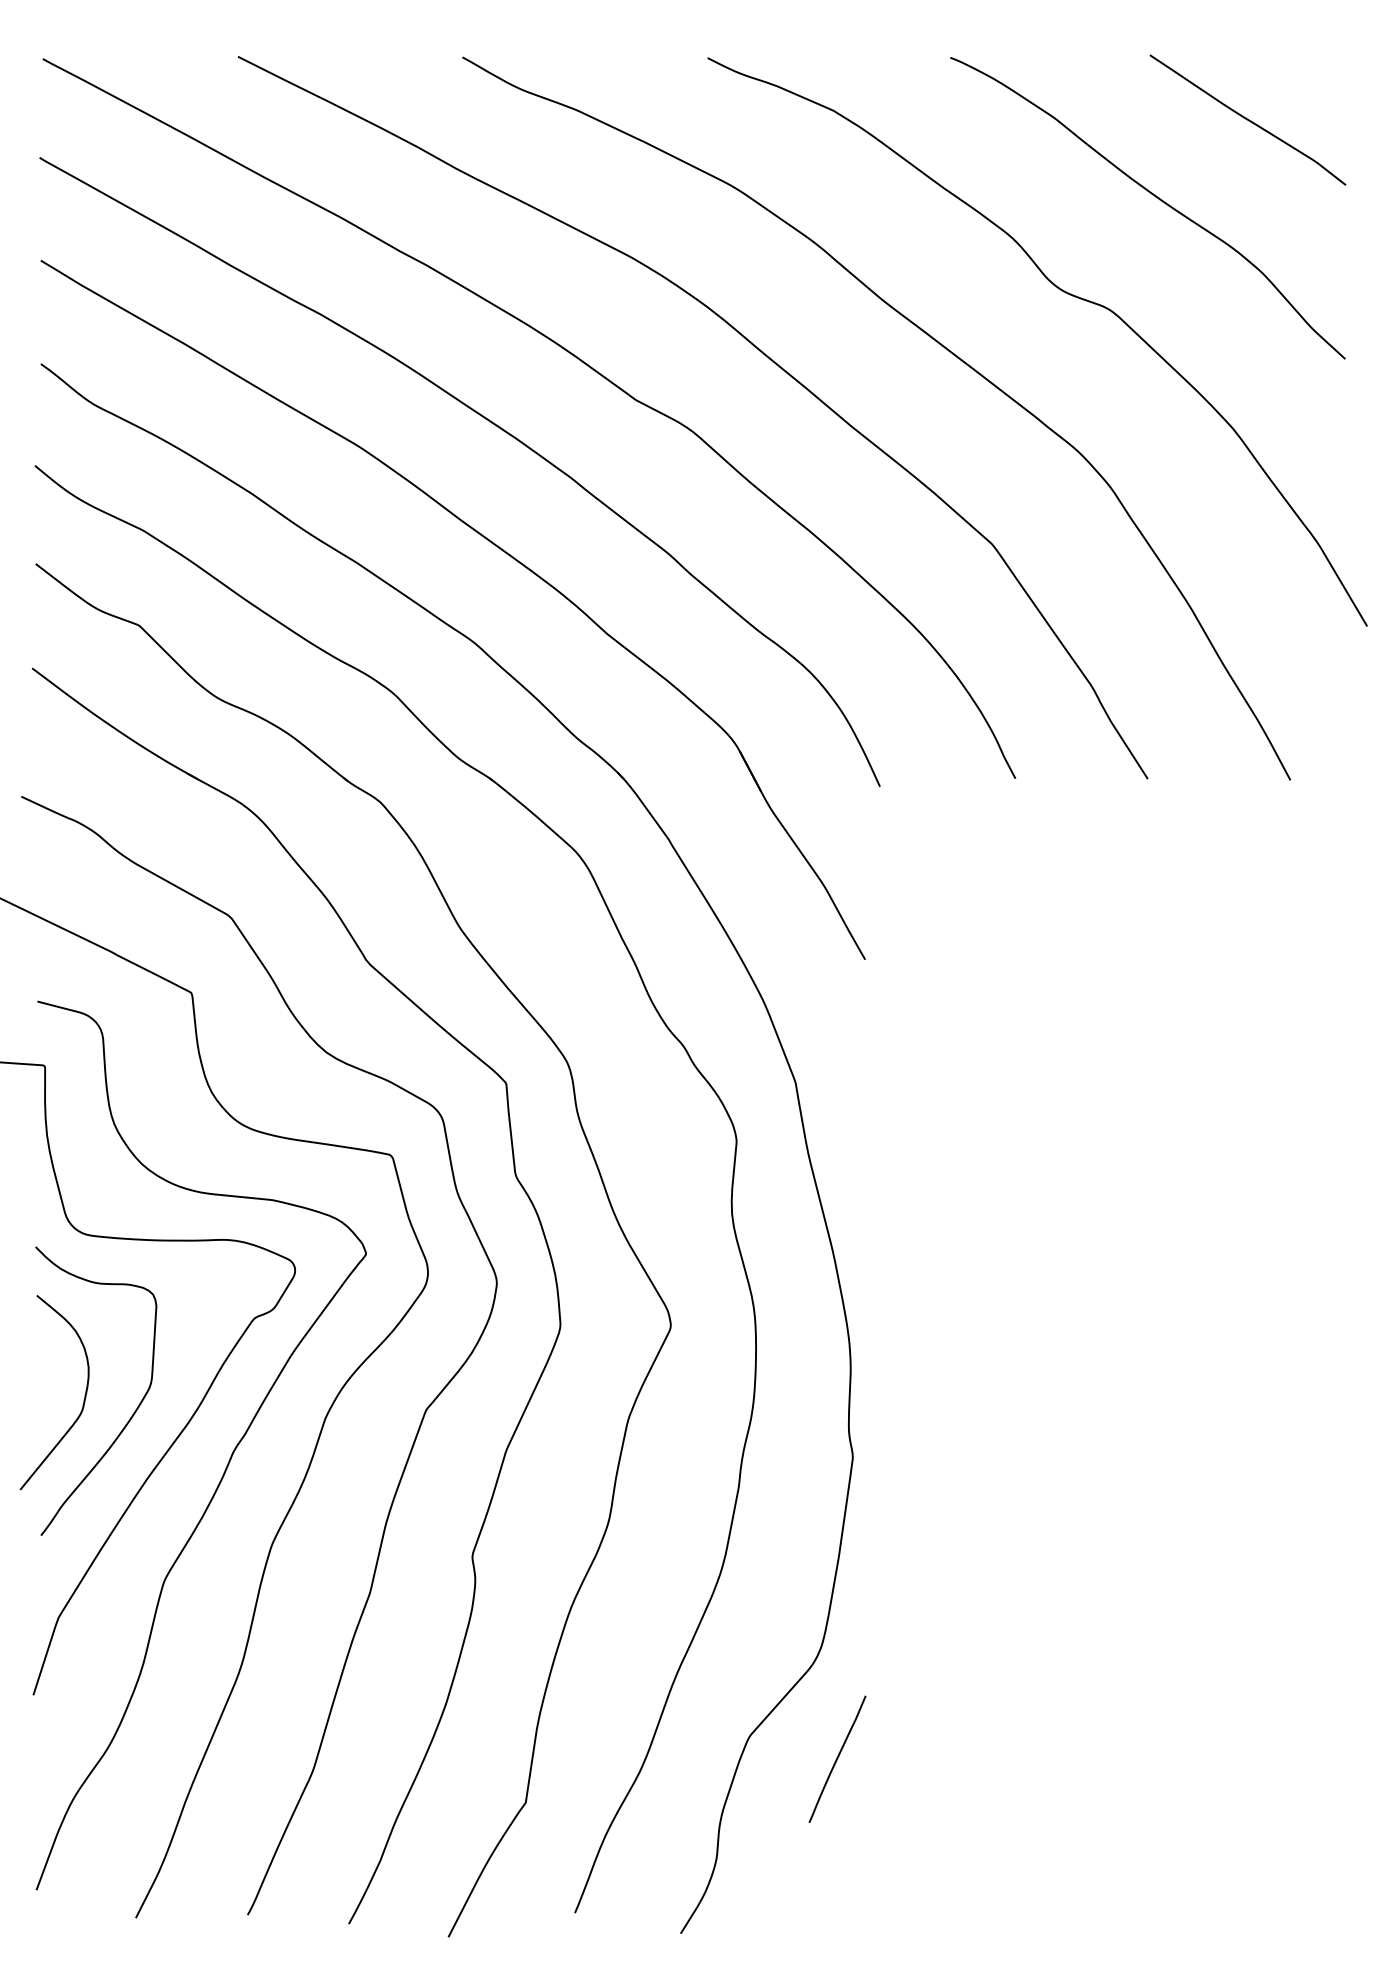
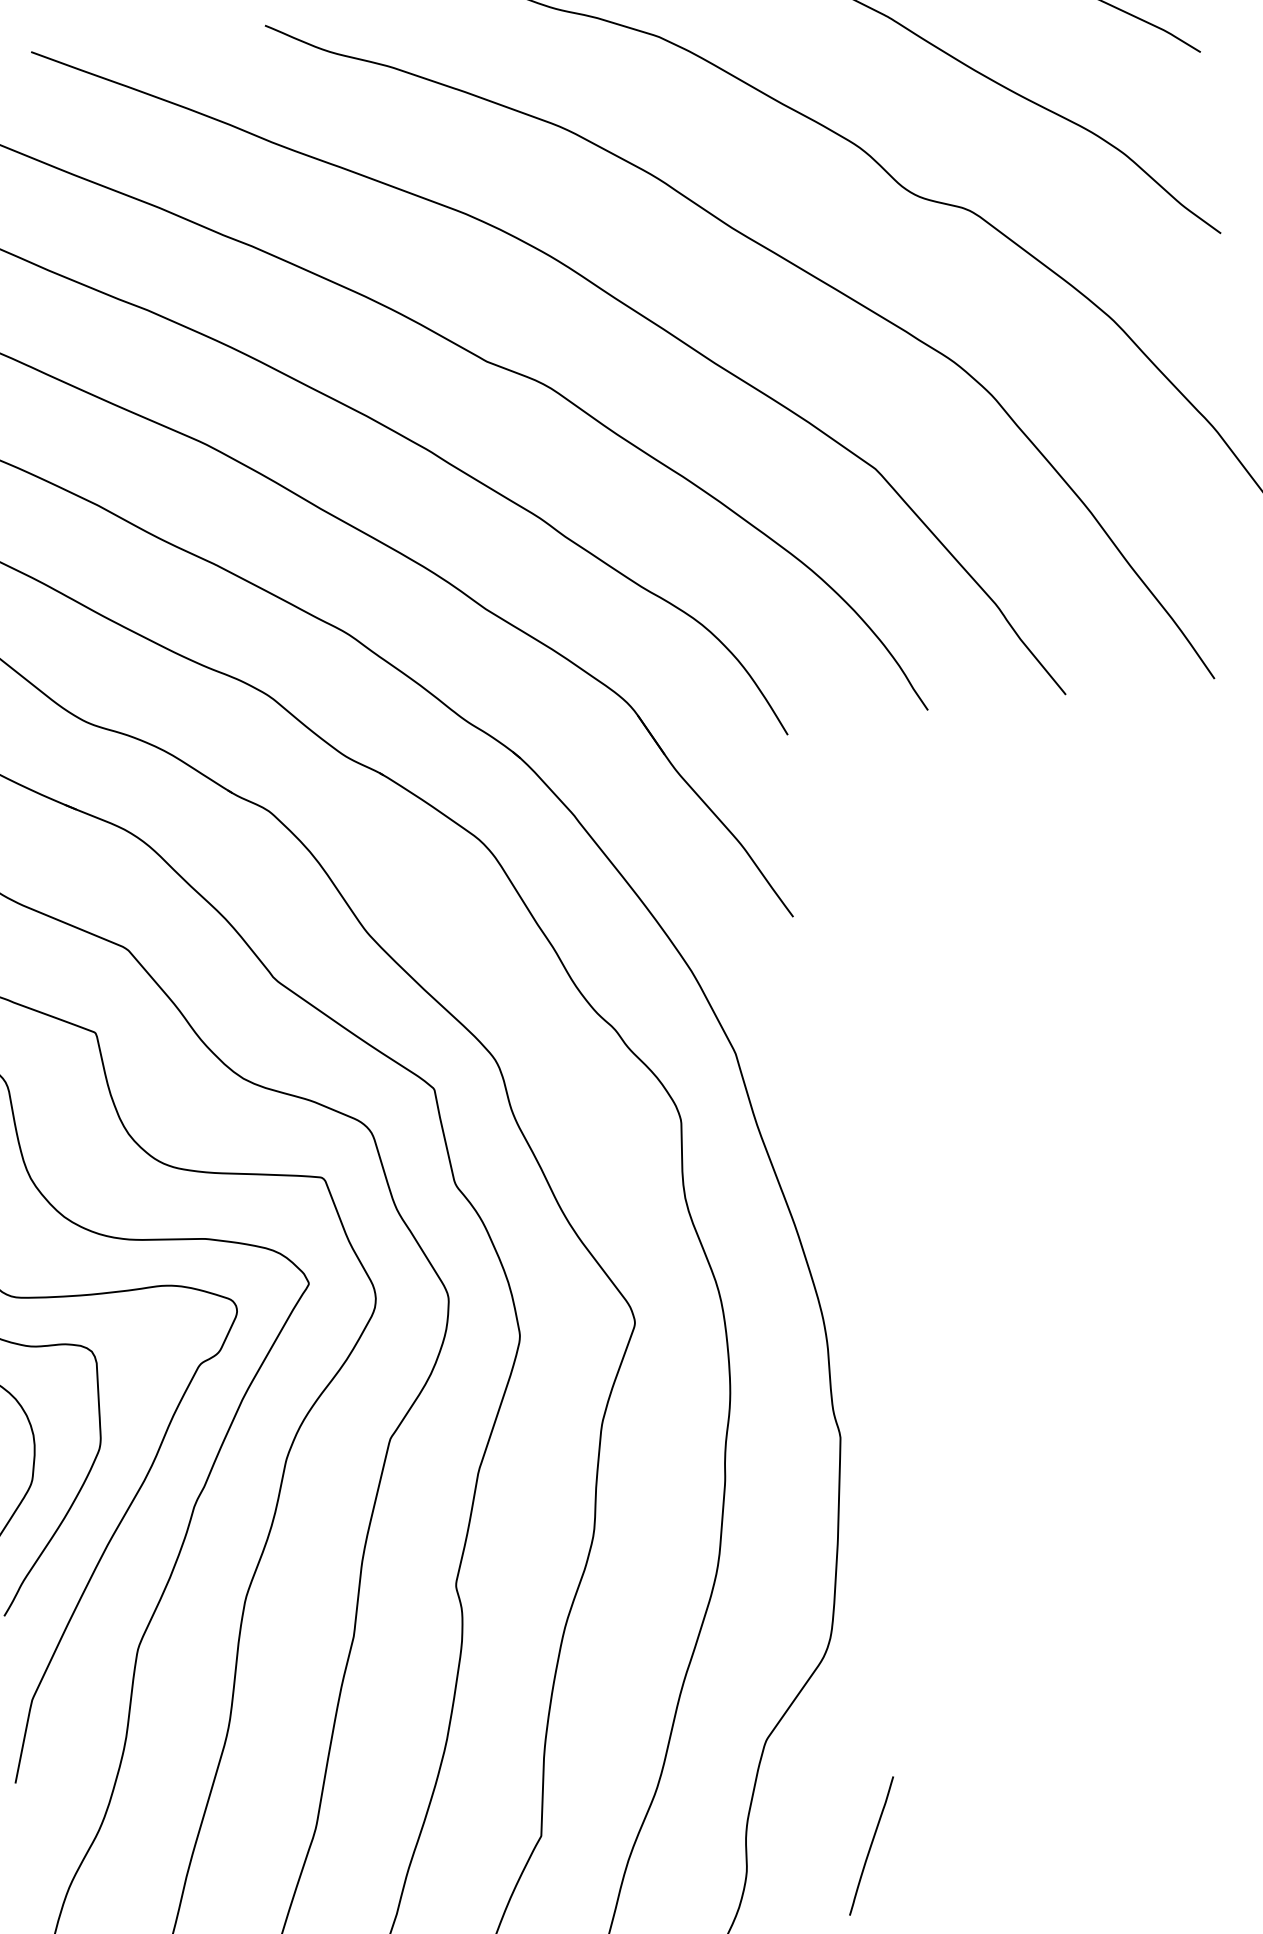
curve: (837, 1758) -> (871, 1845), moved

